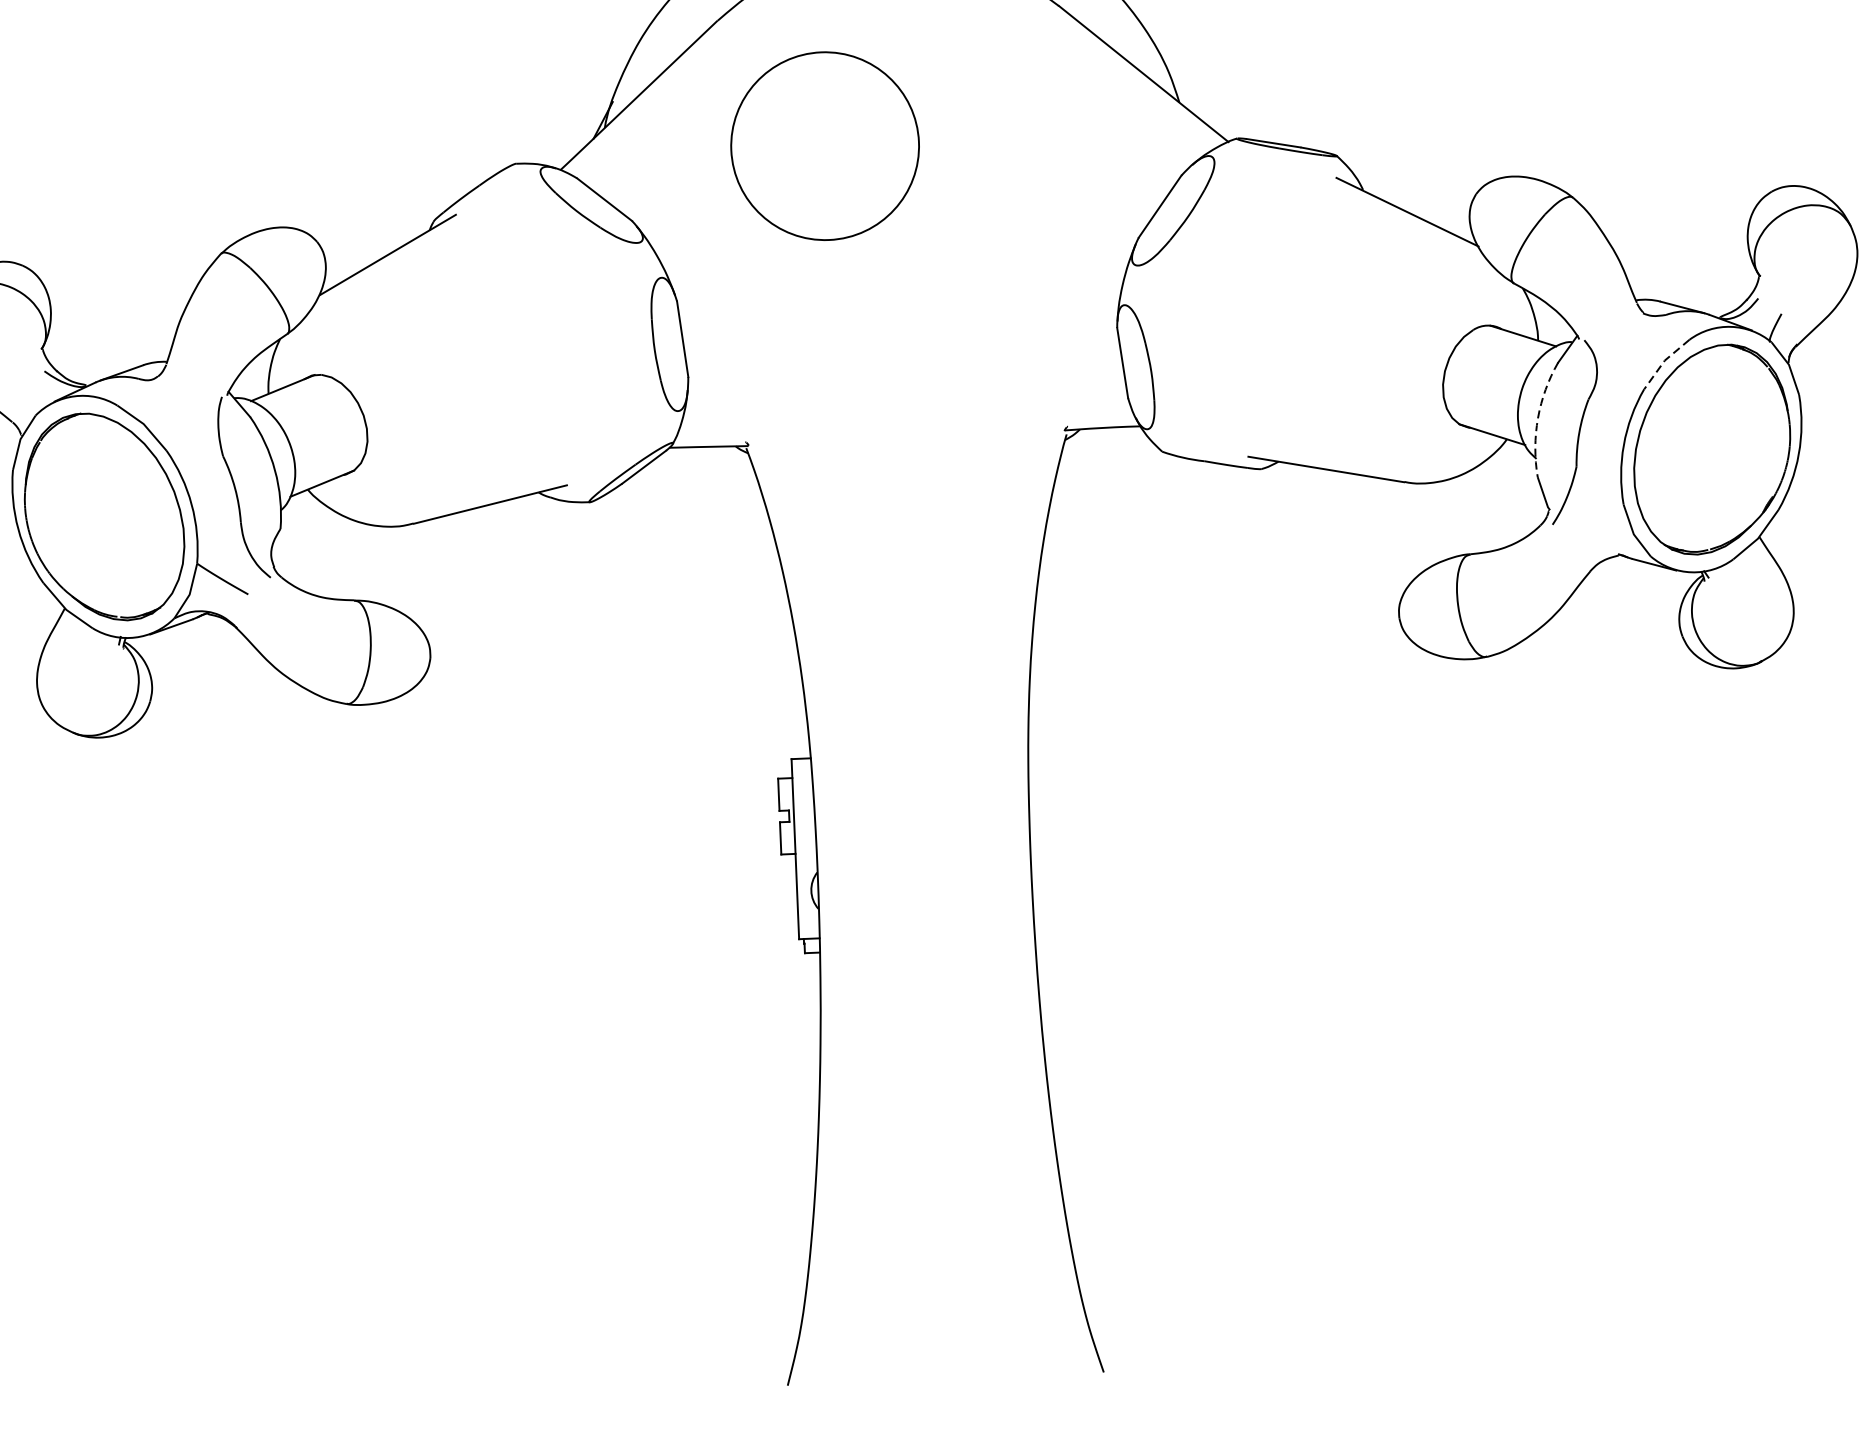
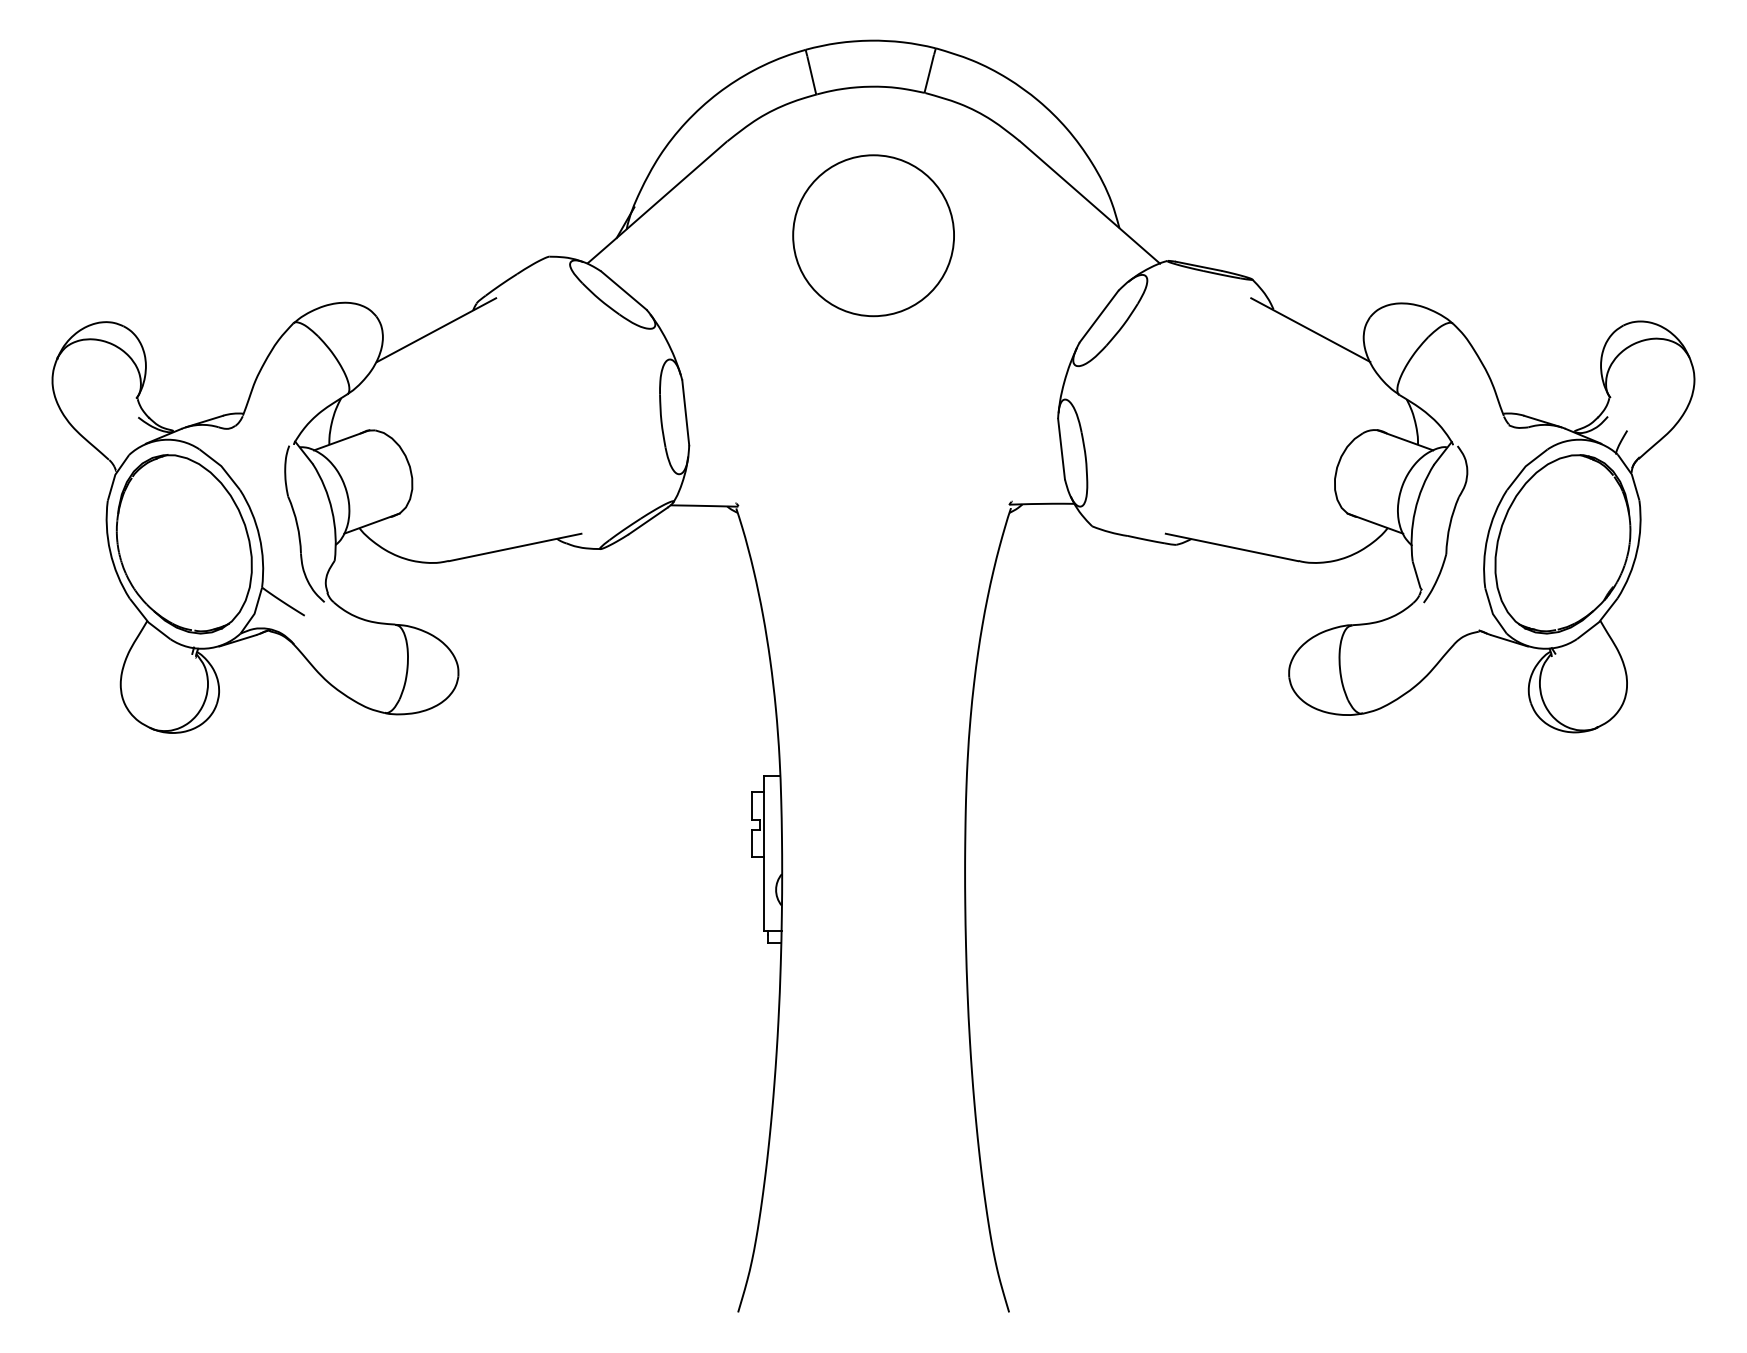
circle: (824, 145) -> (873, 235), moved
line: (1664, 361) -> (1525, 467), dashed -> solid
arc: (1538, 418) -> (1415, 511), dashed -> solid

